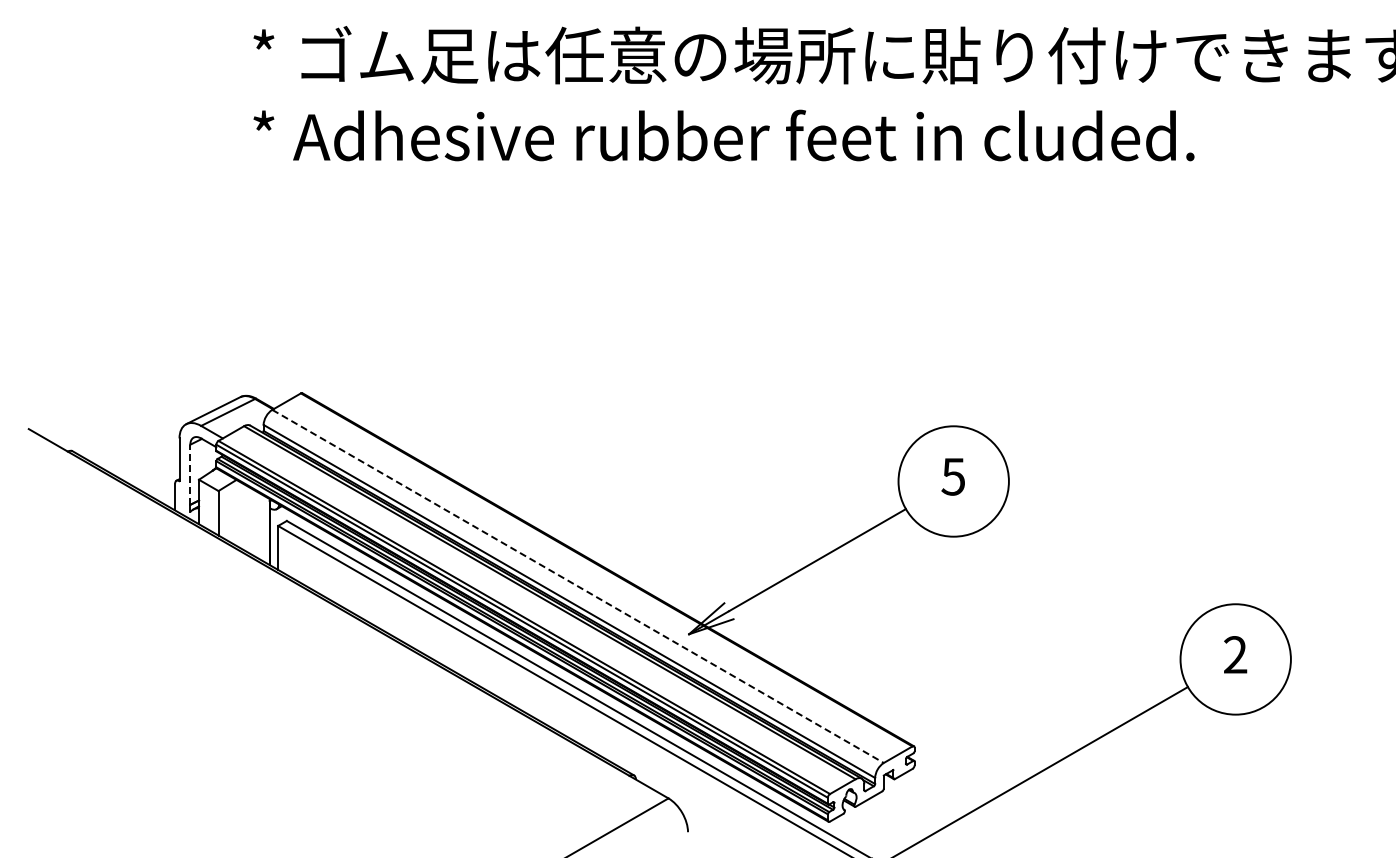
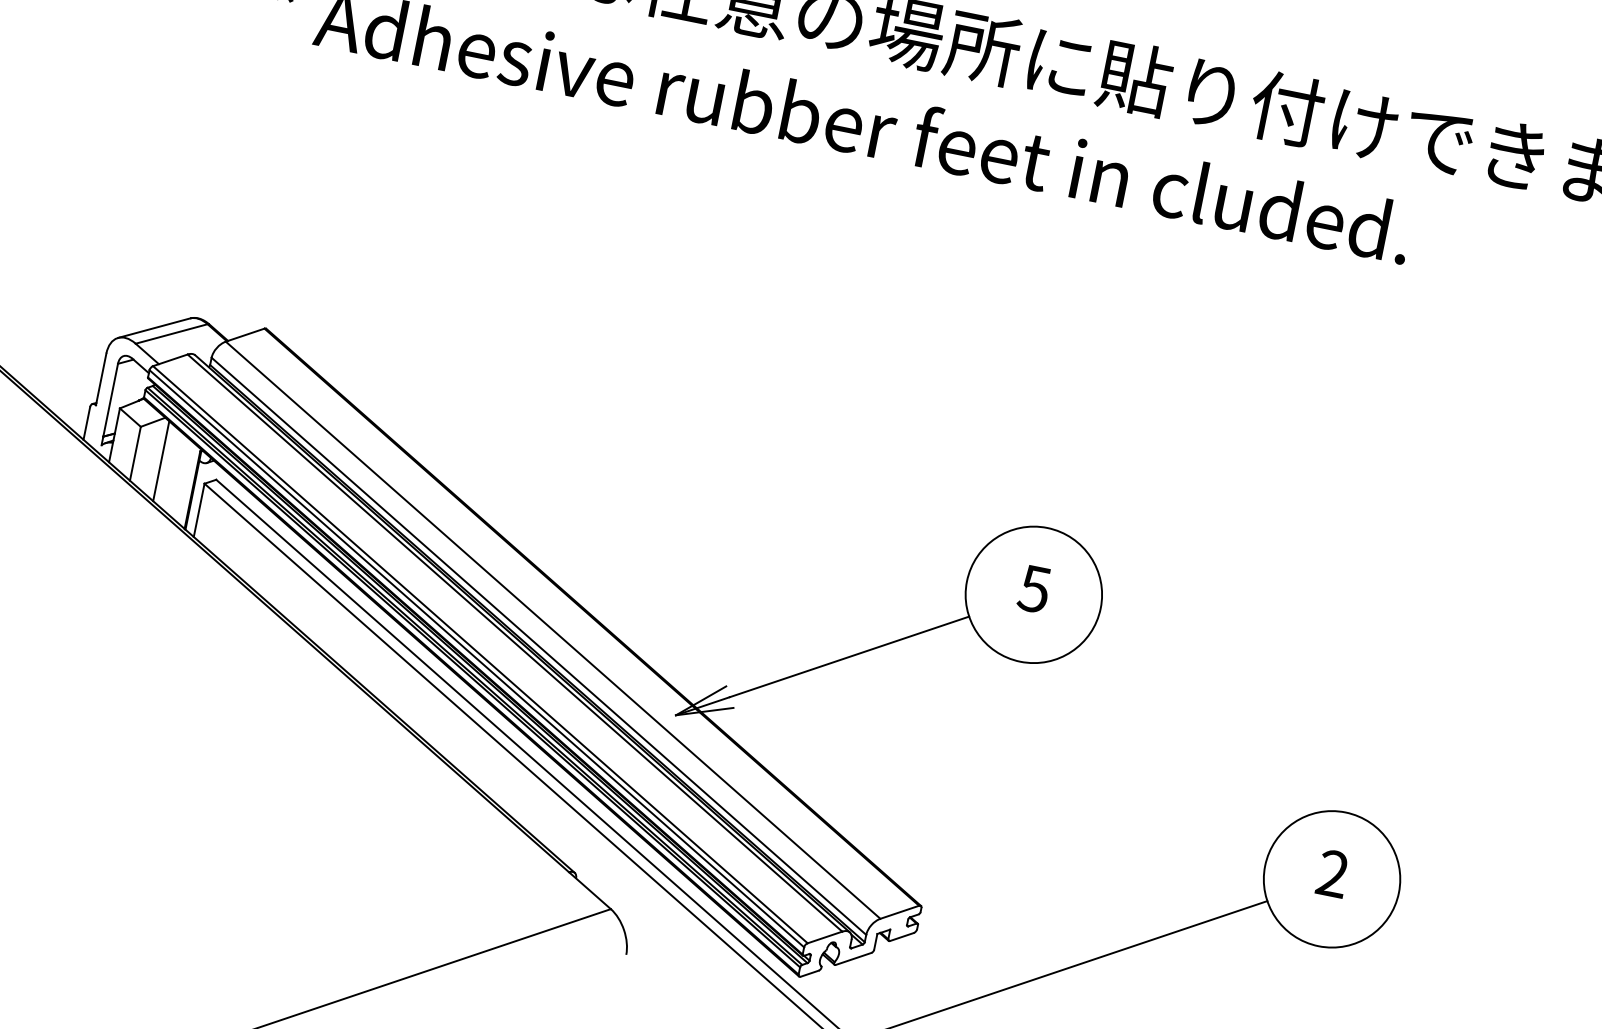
line: (190, 474) -> (110, 399), dashed -> solid
line: (240, 515) -> (161, 461), added
line: (578, 586) -> (553, 630), dashed -> solid

